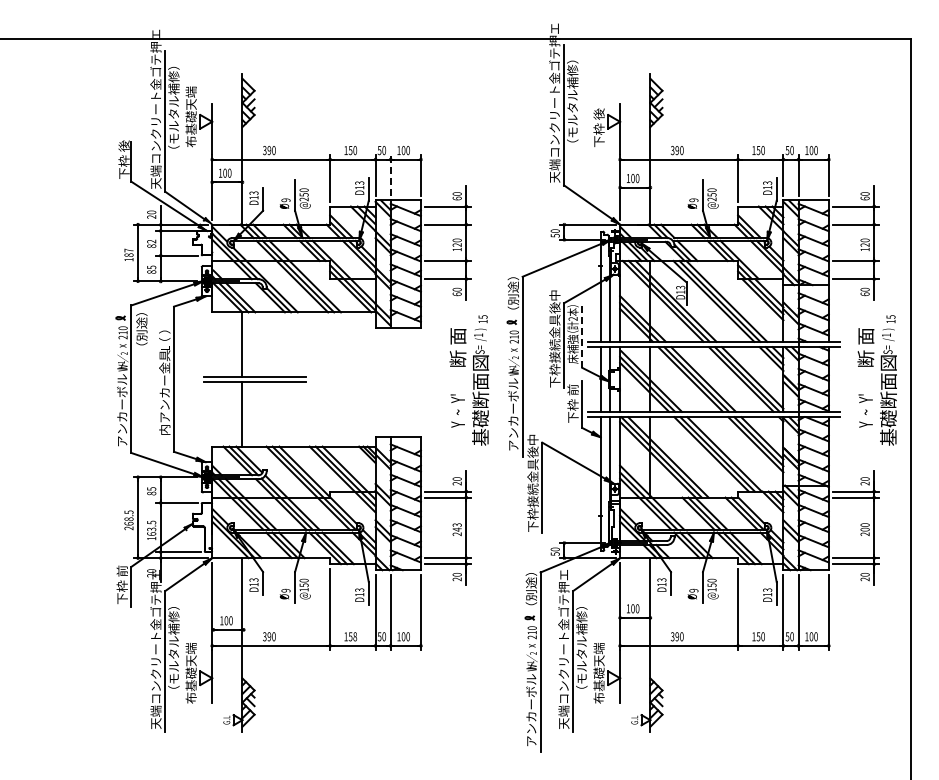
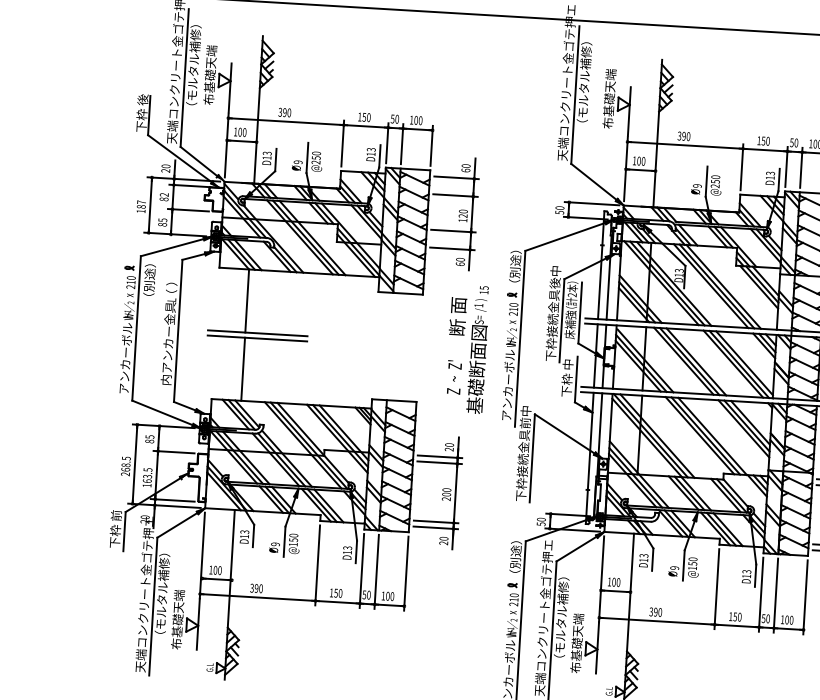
text: (598, 116) -> (608, 98), 下枠 後 -> 布基礎天端
line: (390, 175) -> (401, 144), dashed -> solid
line: (582, 336) -> (580, 312), dashed -> solid
text: (572, 389) -> (567, 364), 下枠 前 -> 下枠 中
text: (457, 409) -> (453, 377), Y  ~  Y' -> Z  ~  Z'
text: (532, 451) -> (524, 422), 下枠接続金具後中 -> 下枠接続金具前中
text: (456, 527) -> (446, 492), 243 -> 200
text: (355, 637) -> (340, 594), 158 -> 150

